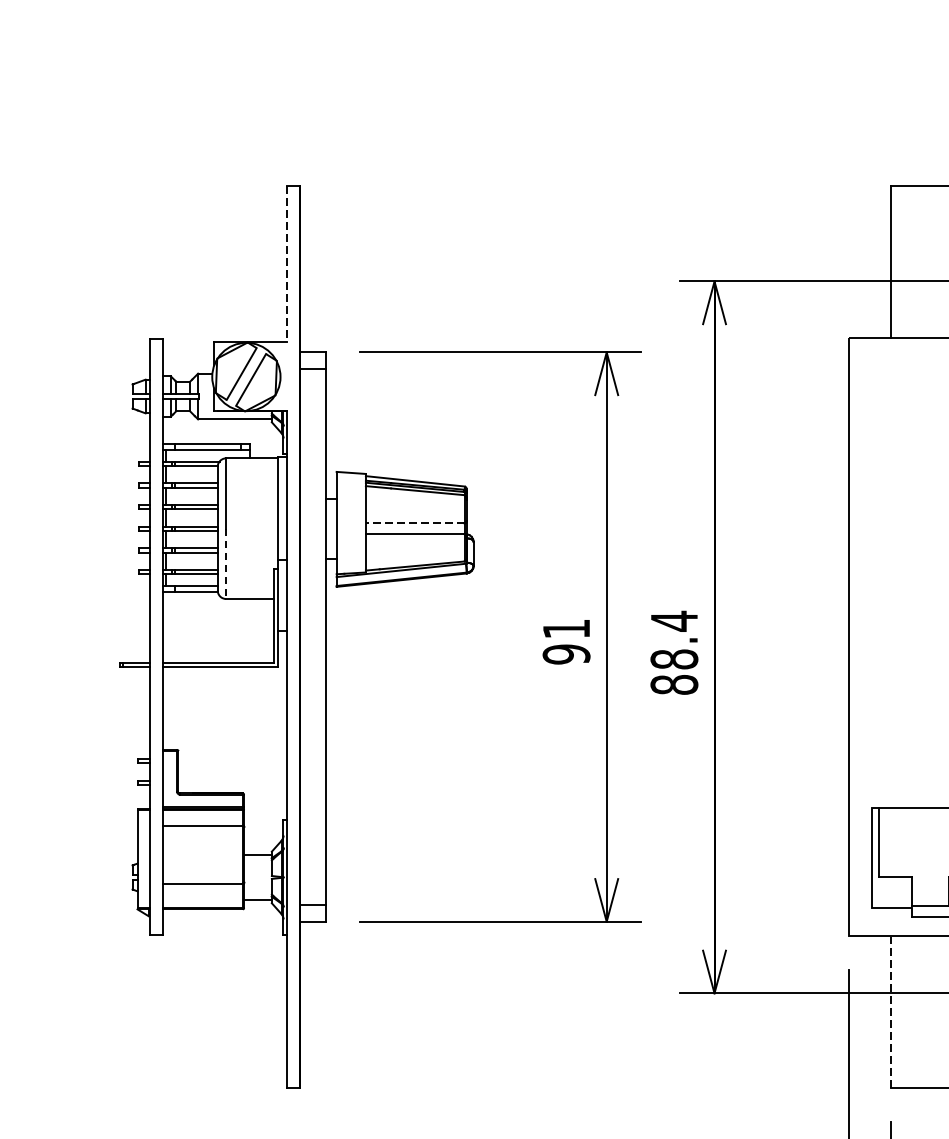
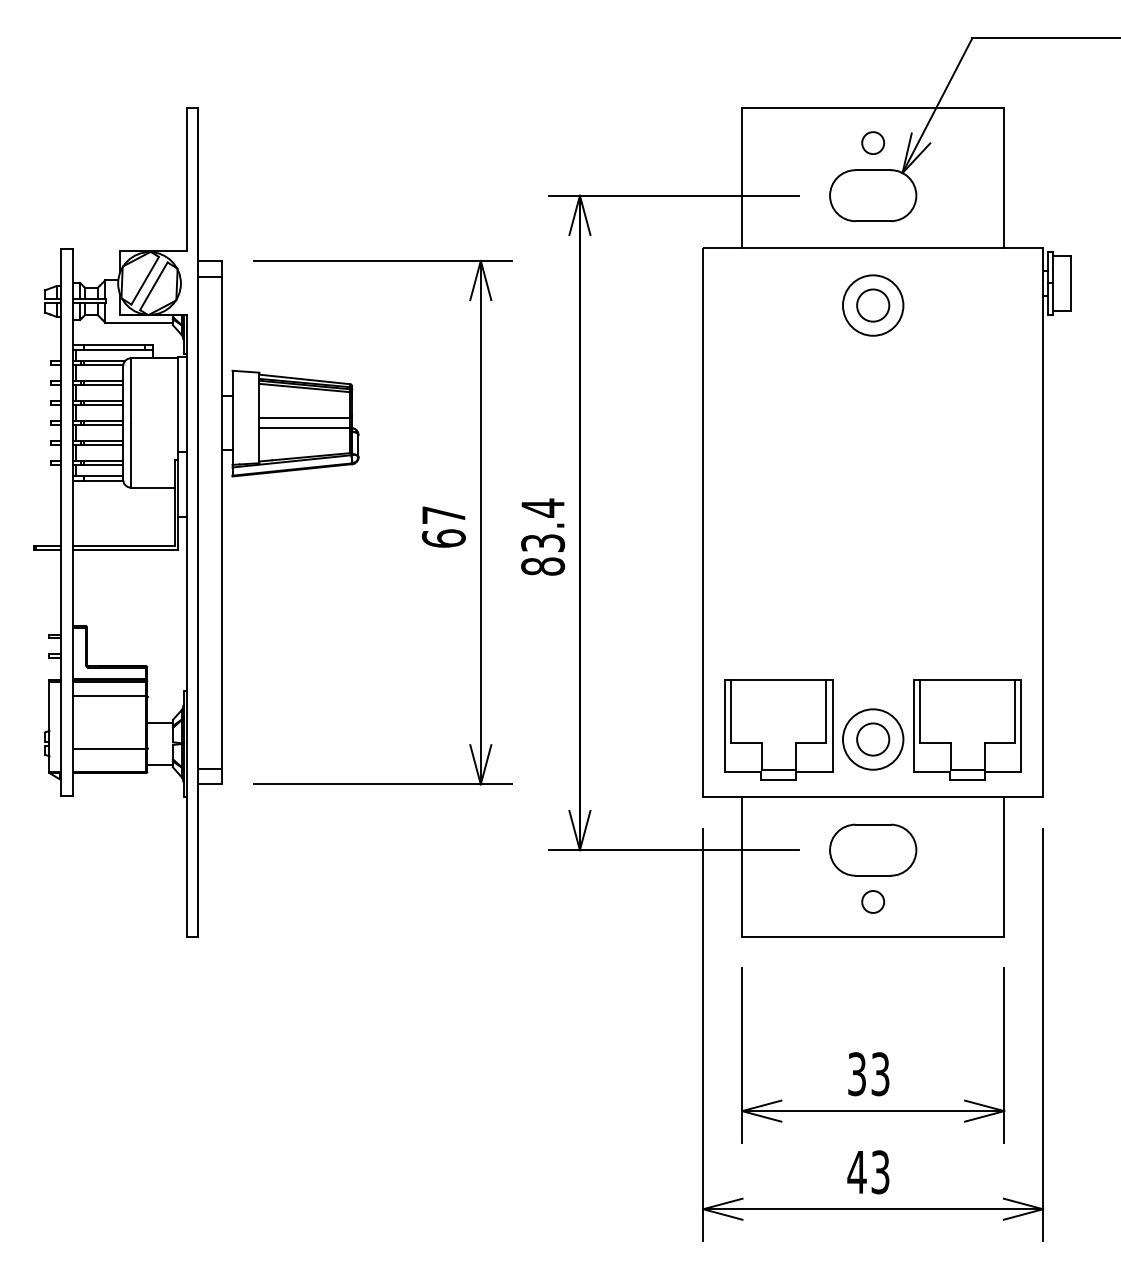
line: (286, 264) -> (186, 180), dashed -> solid
line: (414, 523) -> (304, 418), dashed -> solid
line: (226, 564) -> (131, 455), dashed -> solid
text: (566, 641) -> (443, 526), 91 -> 67
text: (674, 659) -> (543, 543), 88.4 -> 83.4
line: (891, 1012) -> (742, 867), dashed -> solid

